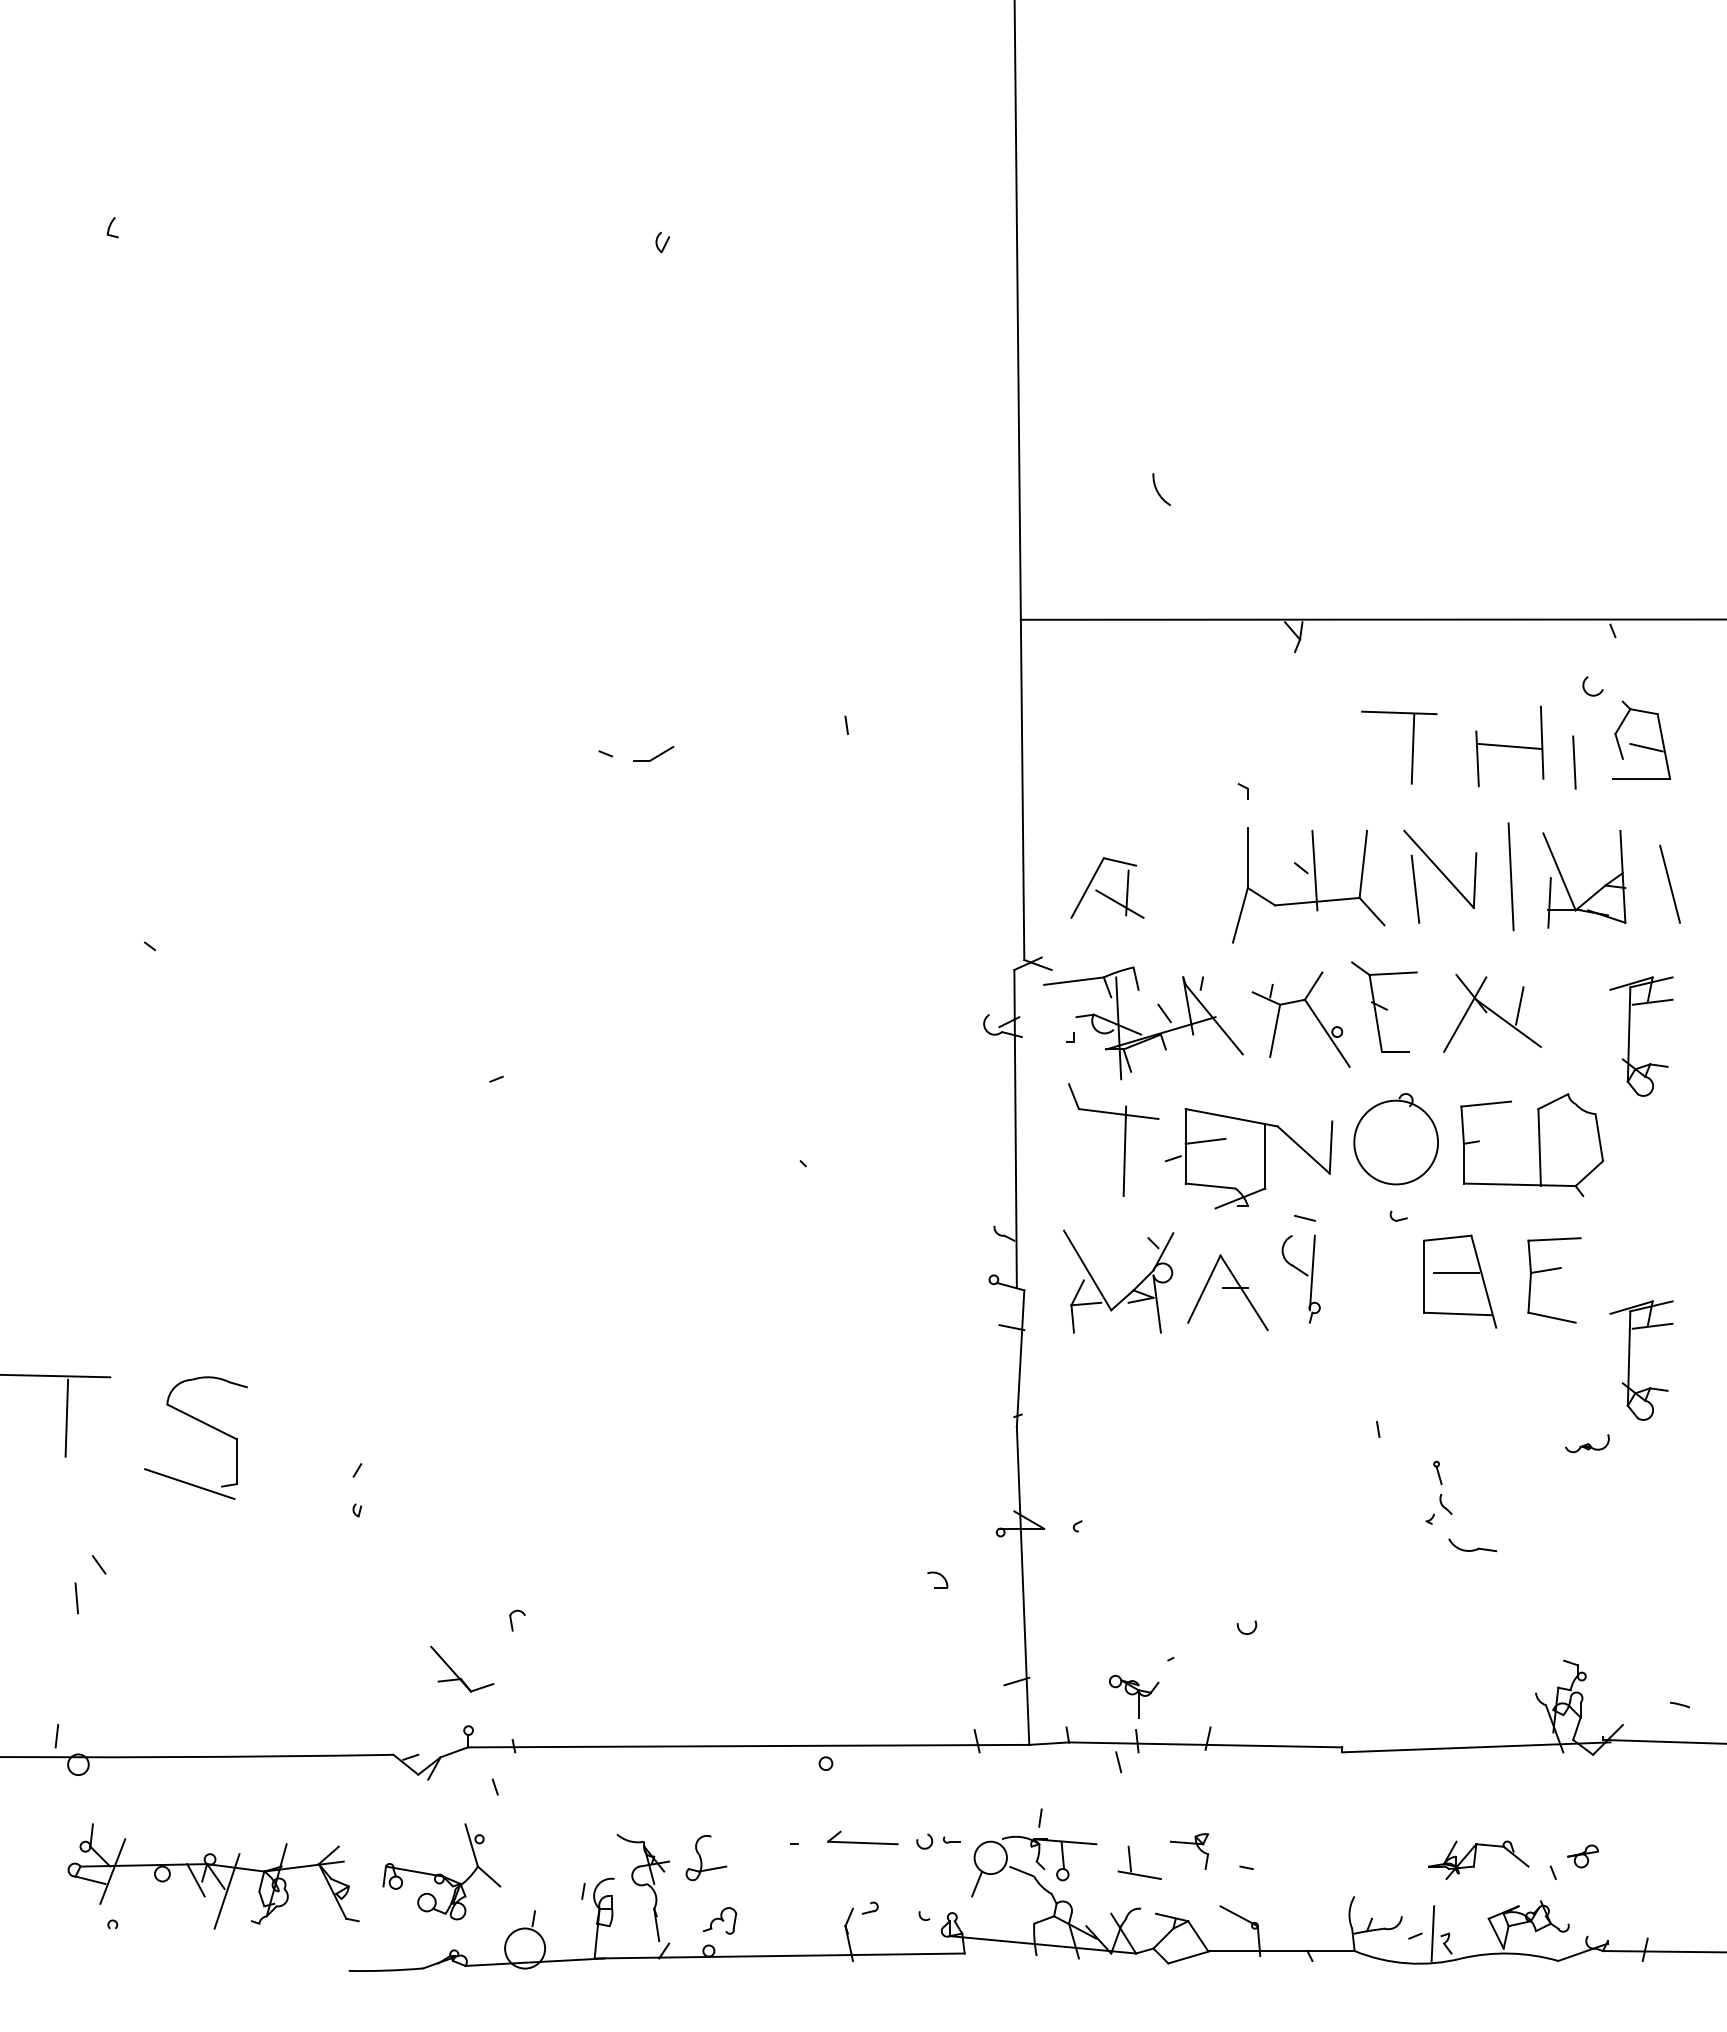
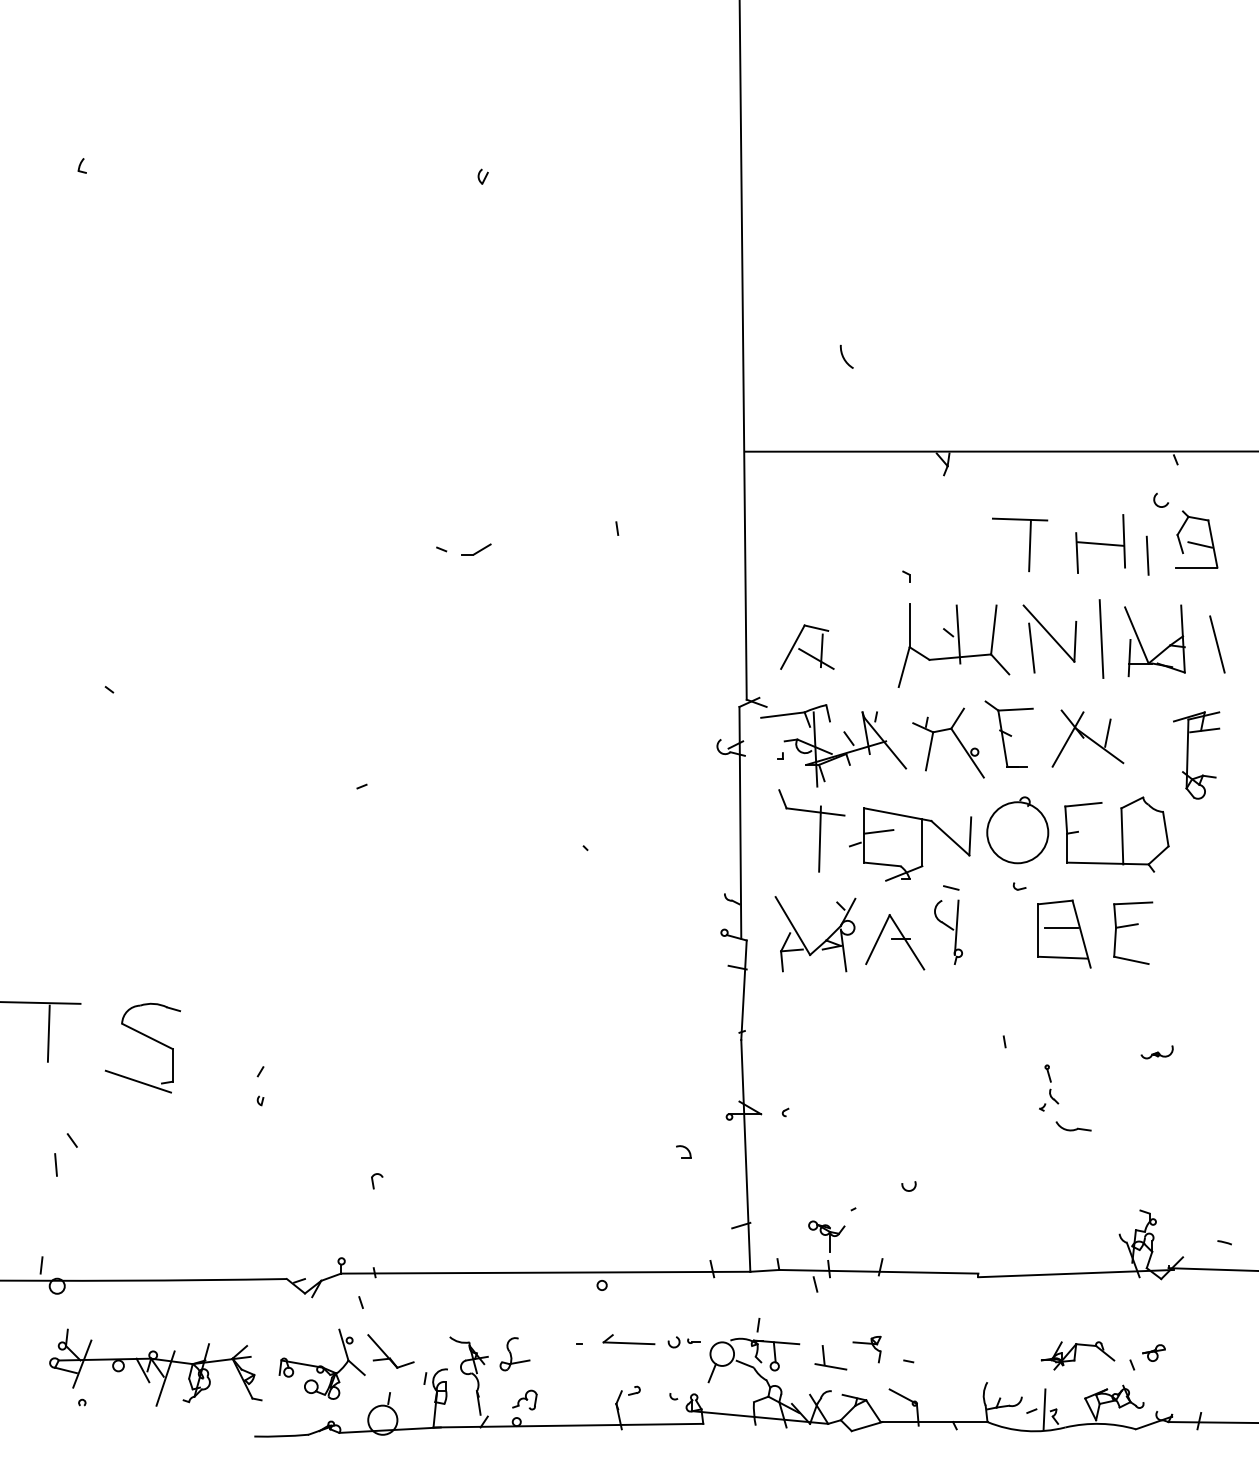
part: (1629, 1360) -> (1187, 991), removed
part: (456, 1673) -> (386, 1354), moved

